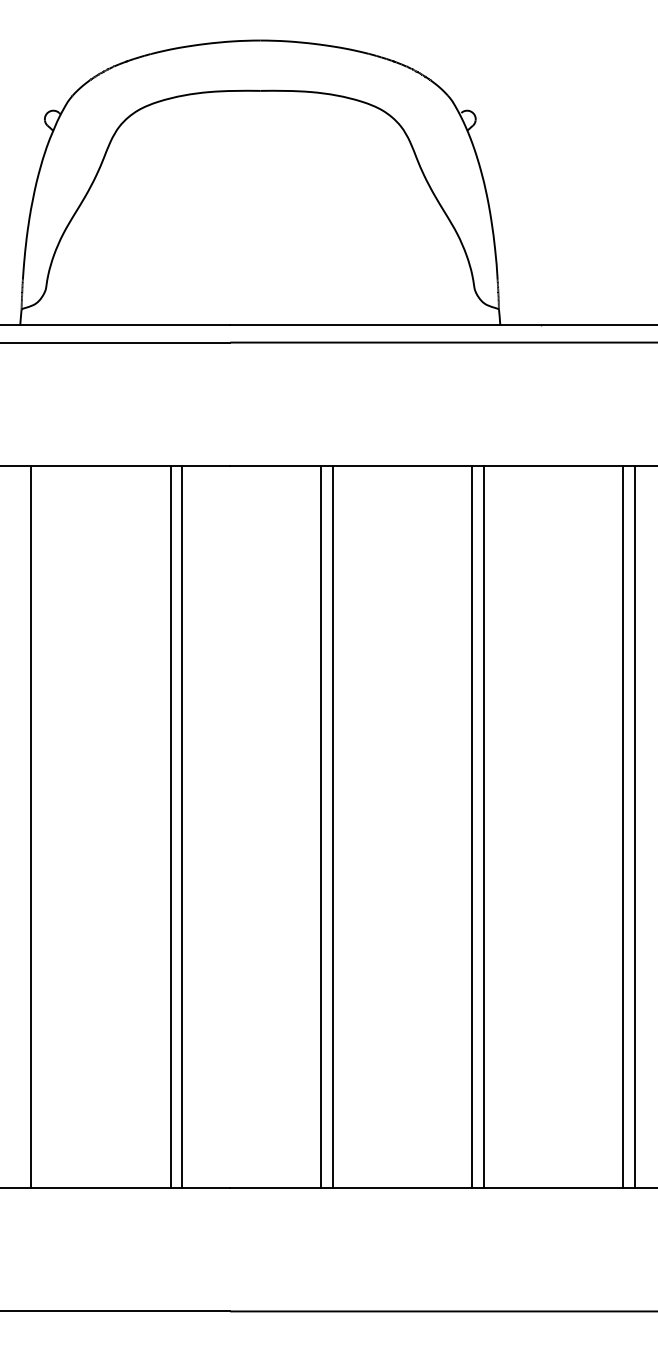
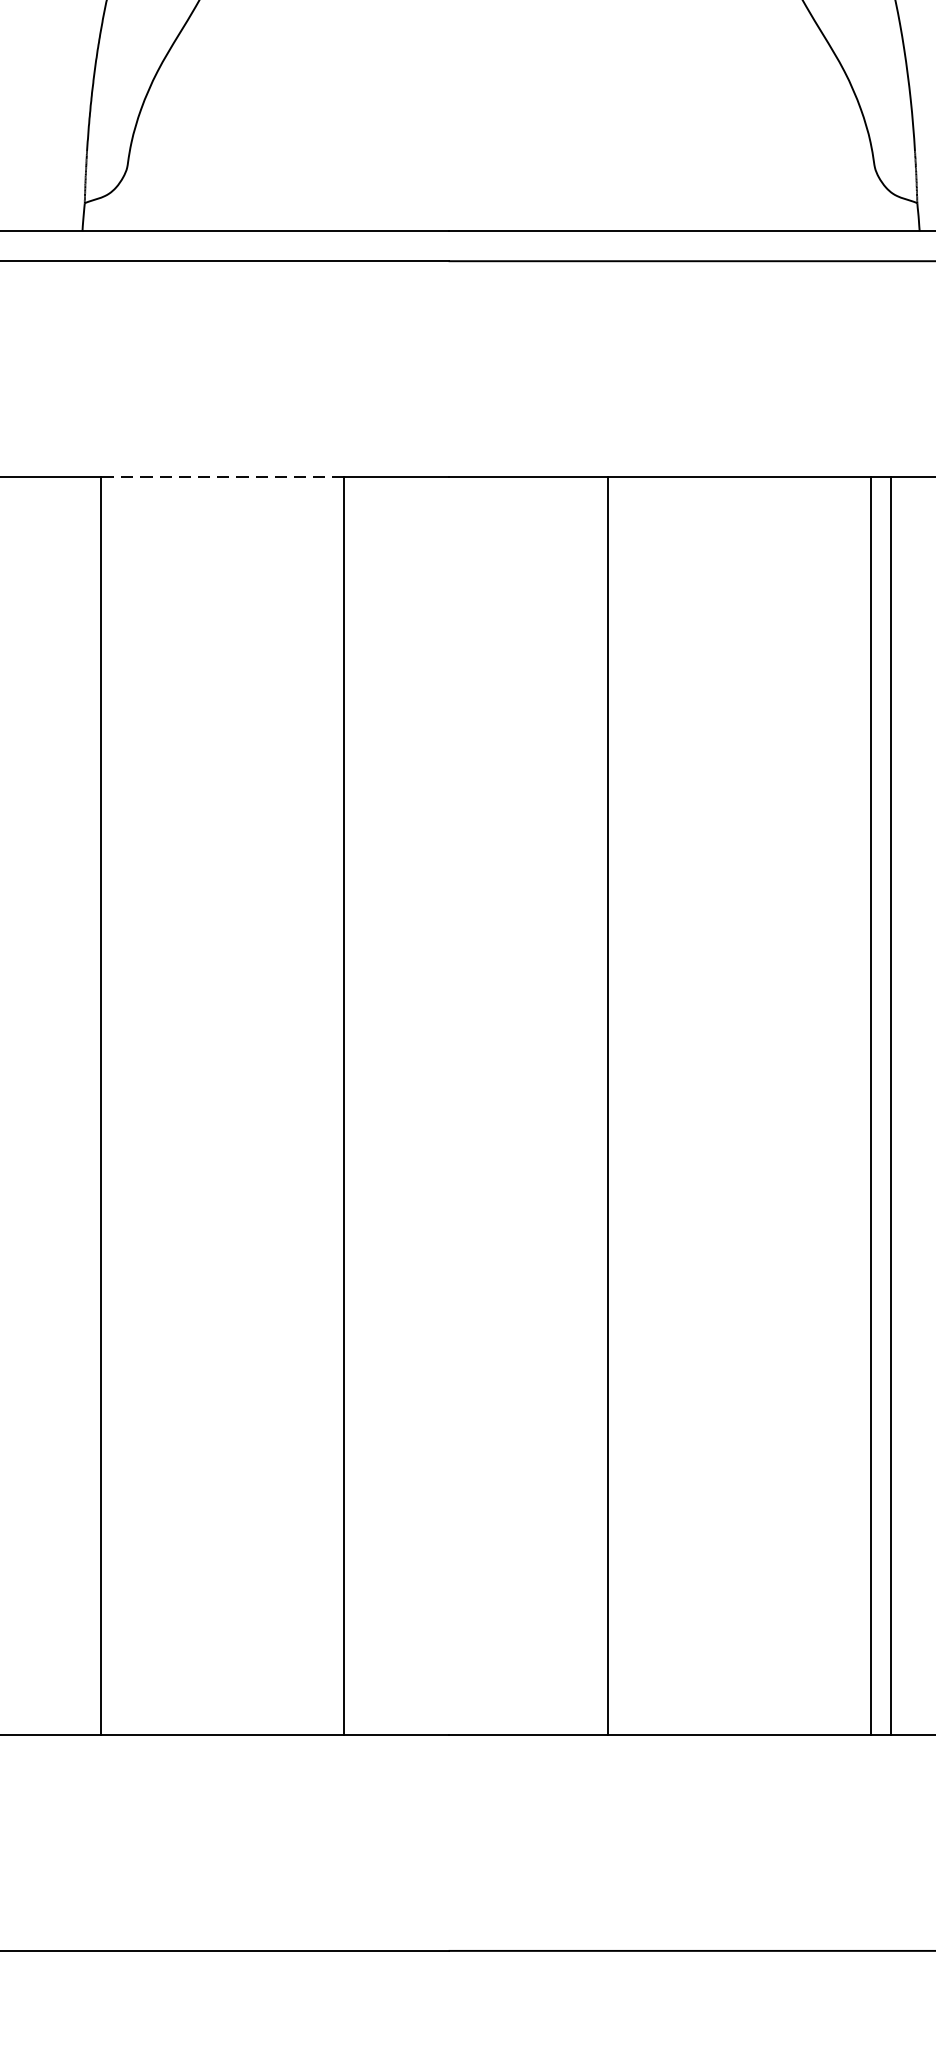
line: (100, 466) -> (222, 477), solid -> dashed
line: (181, 826) -> (363, 1105), removed
line: (332, 826) -> (626, 1105), removed

